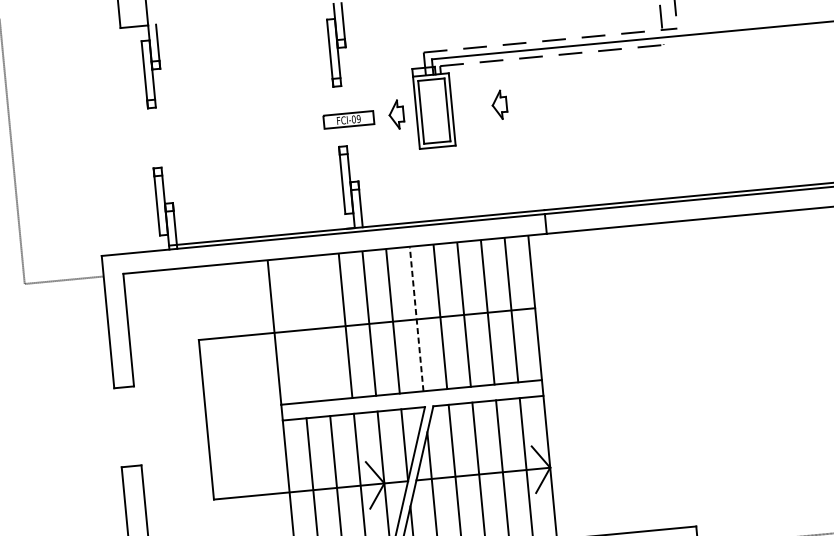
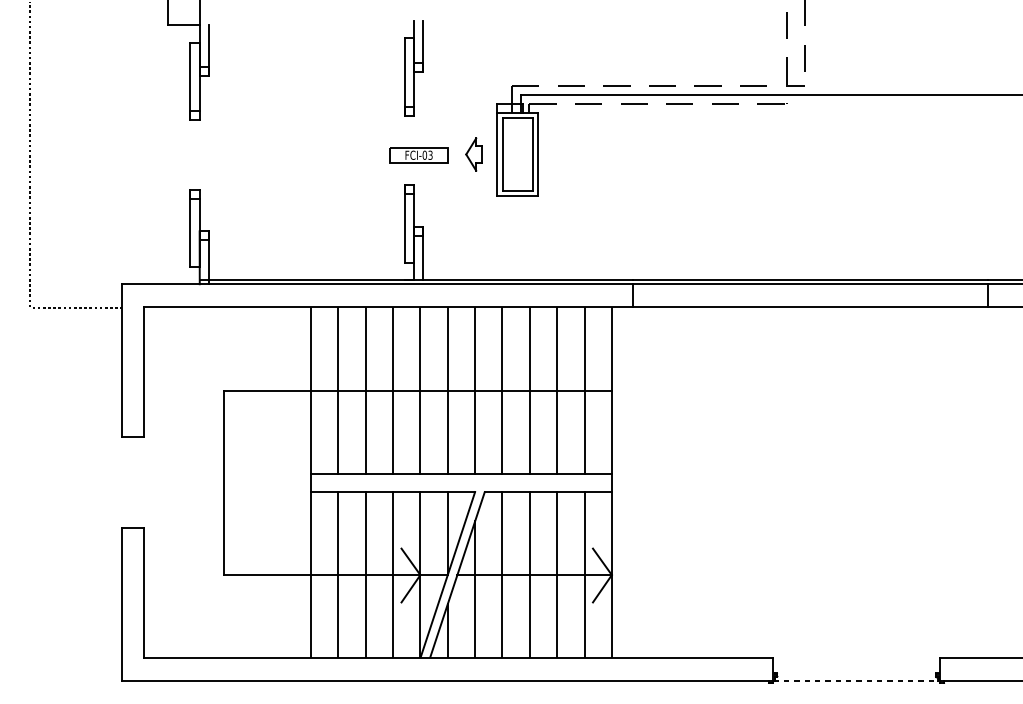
part: (499, 105) -> (592, 154), removed
text: (358, 118) -> (430, 154), FCI-09 -> FCI-03
line: (417, 319) -> (475, 390), dashed -> solid
line: (321, 328) -> (365, 390), added
line: (298, 330) -> (338, 390), added

